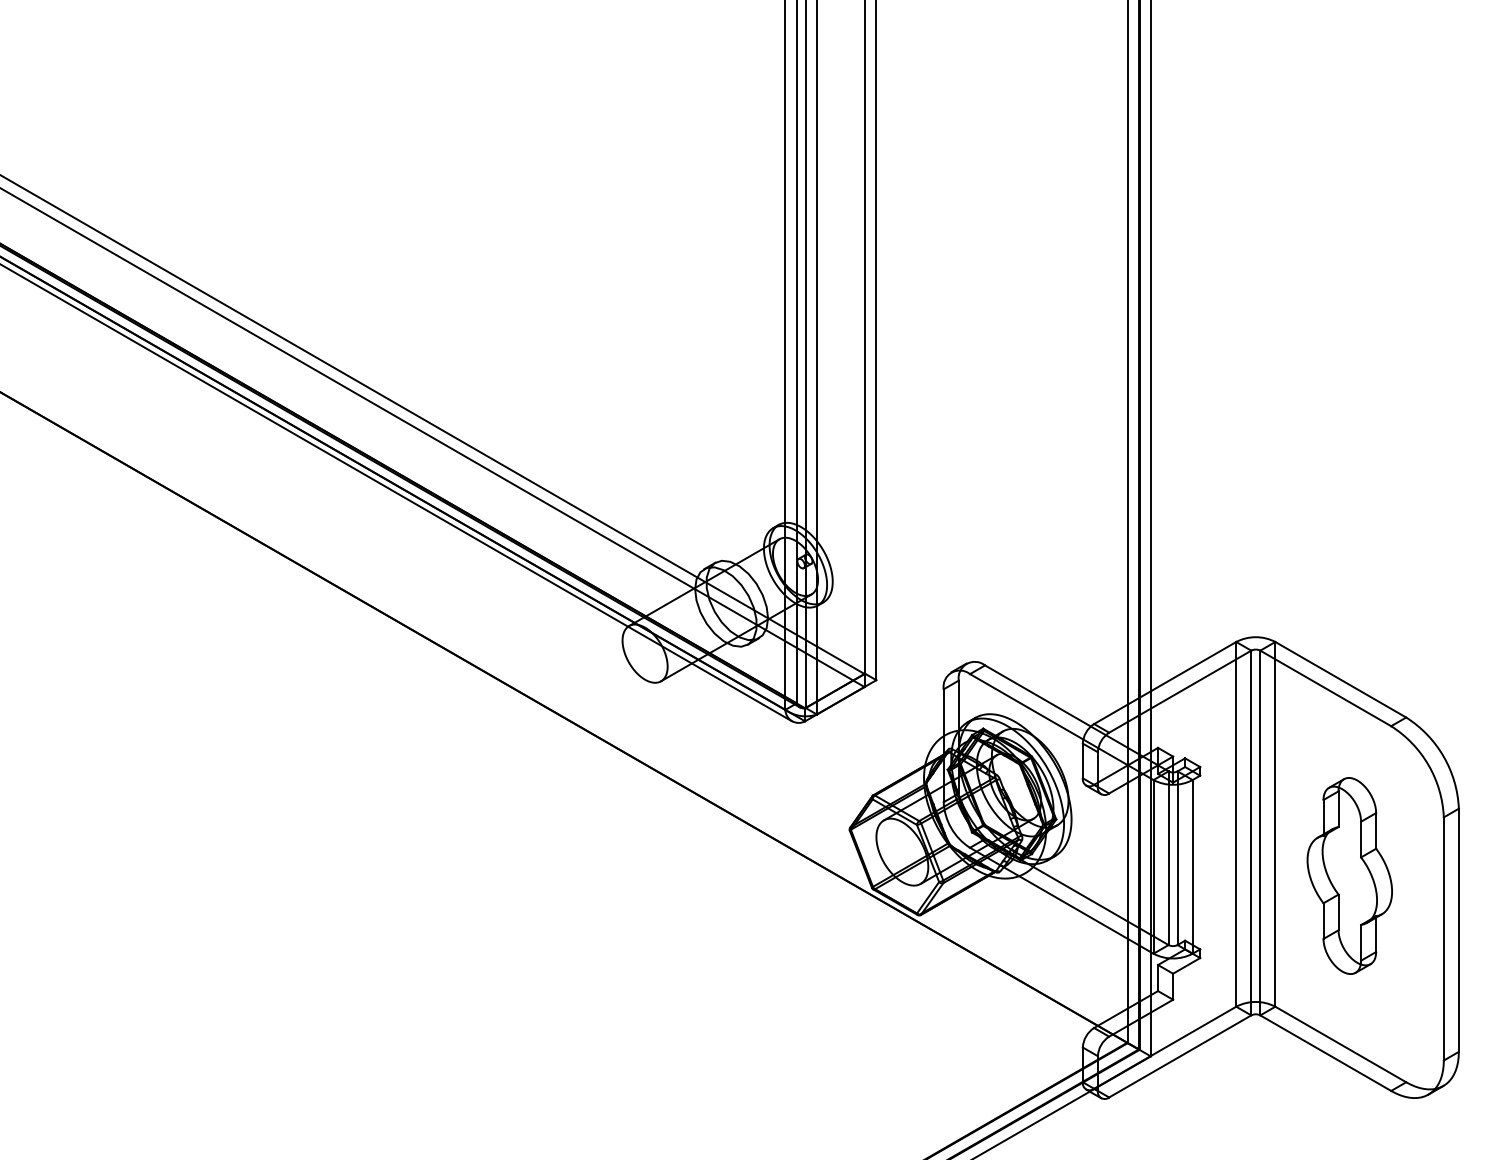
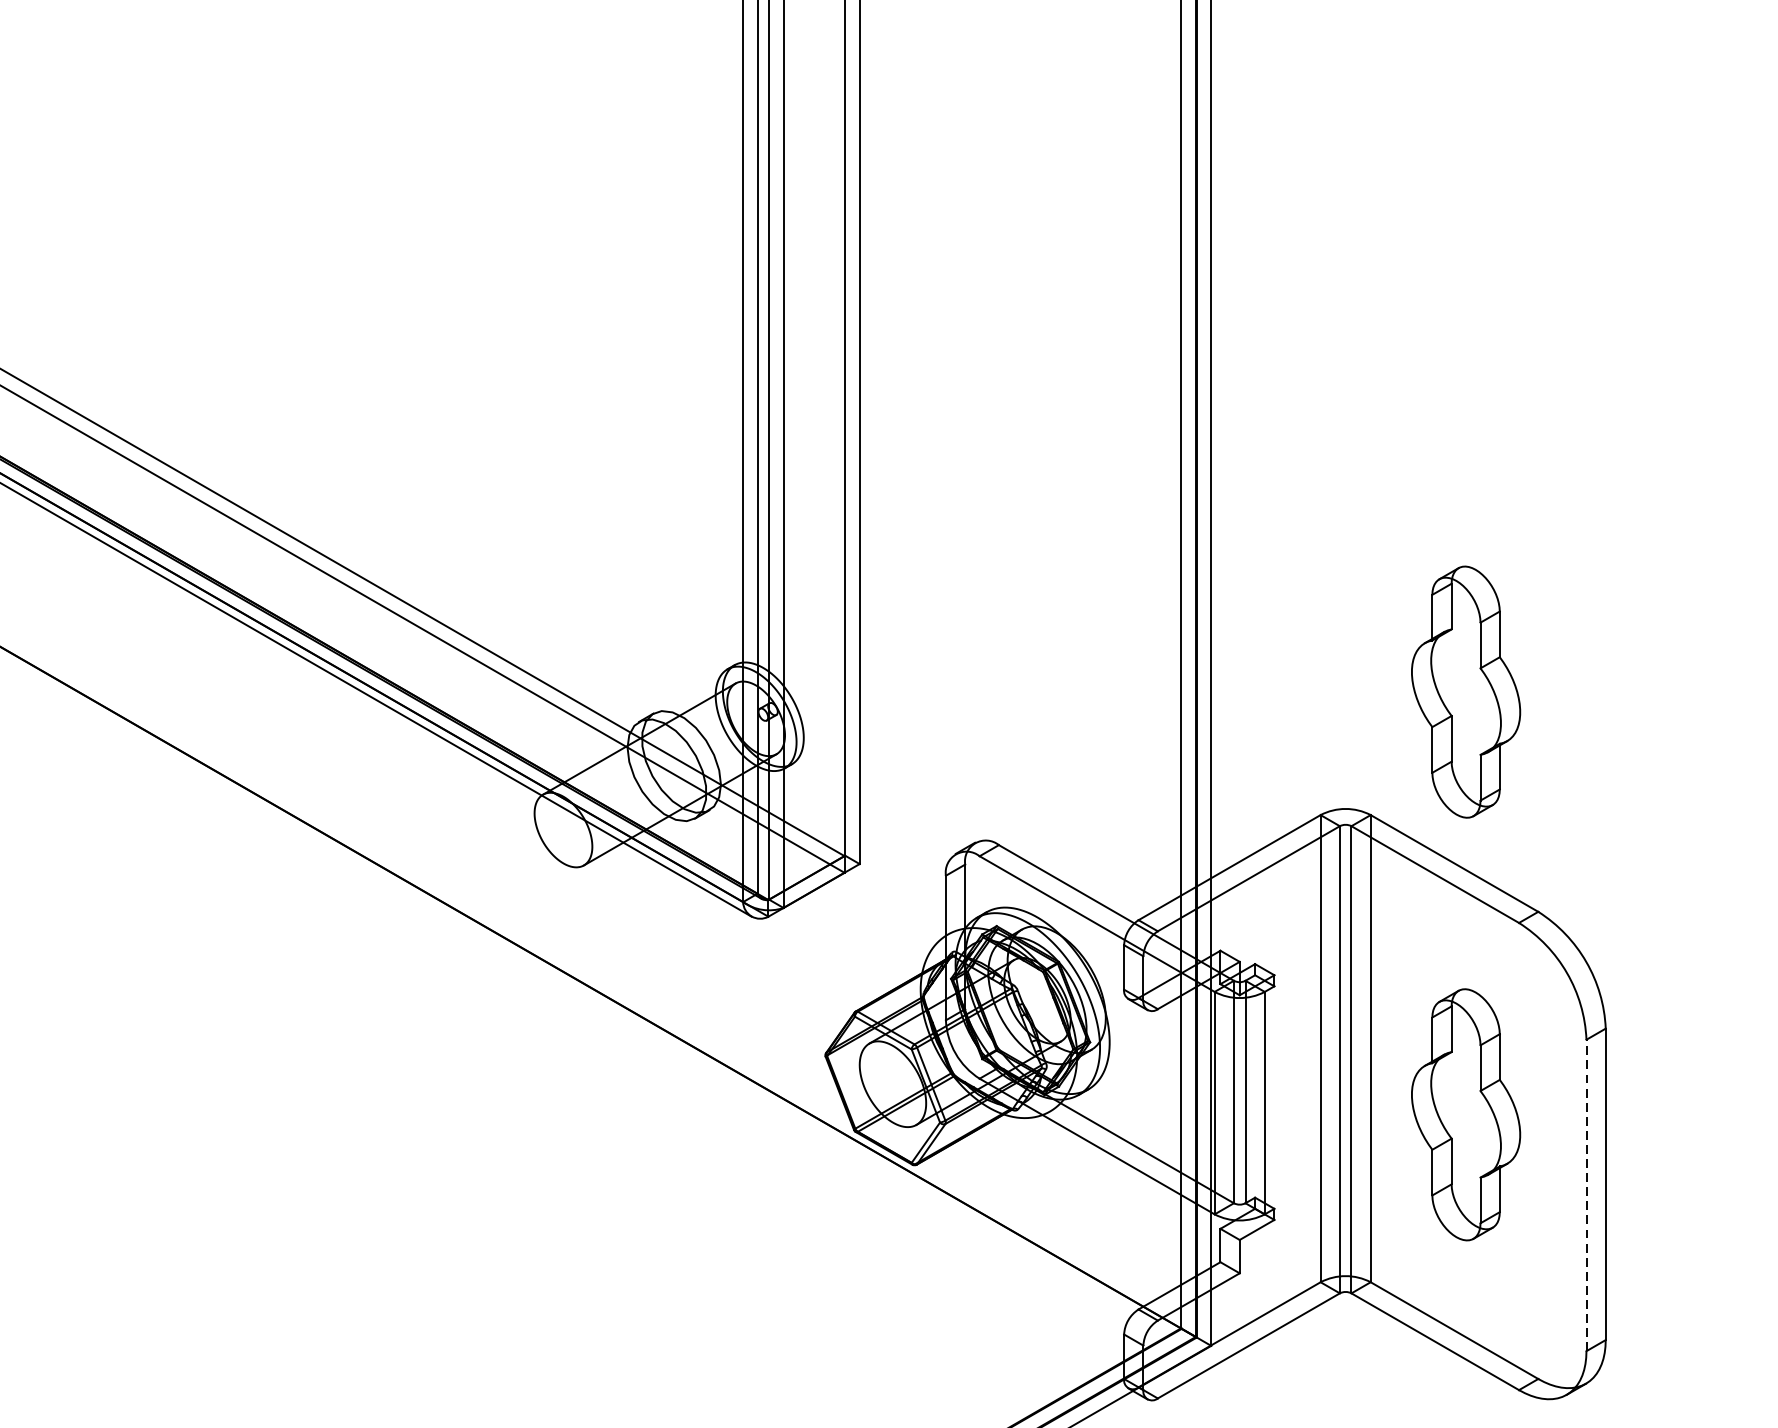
part: (1349, 545) -> (1465, 691), added
line: (1443, 938) -> (1586, 1194), solid -> dashed

